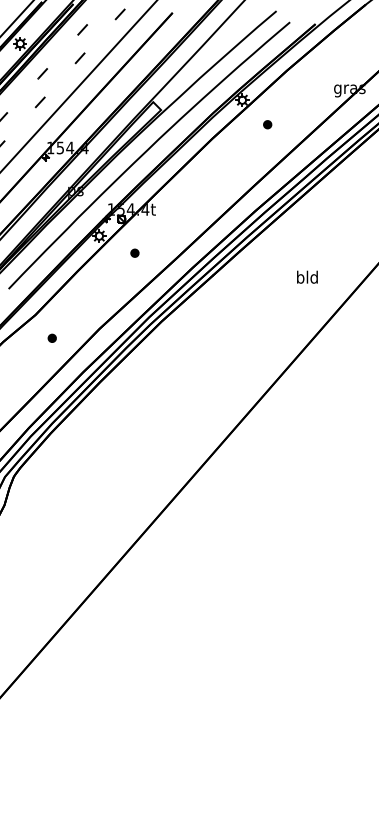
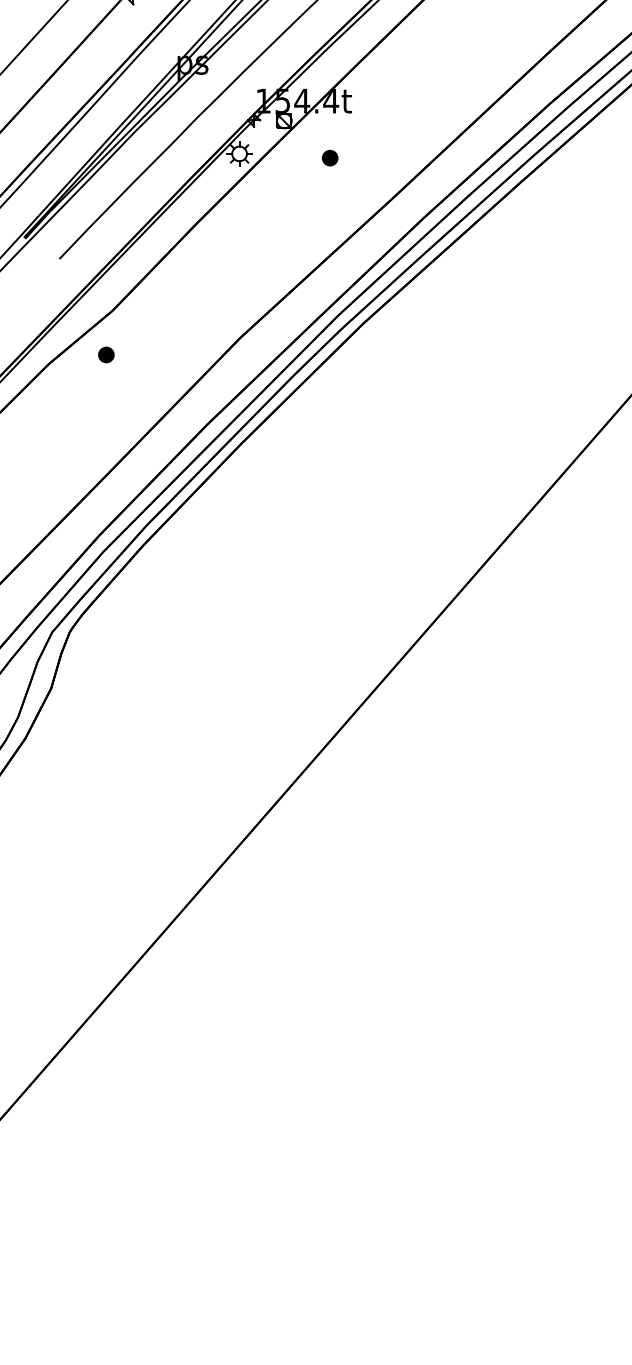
part: (134, 252) -> (329, 156), moved
part: (51, 337) -> (104, 353), moved

